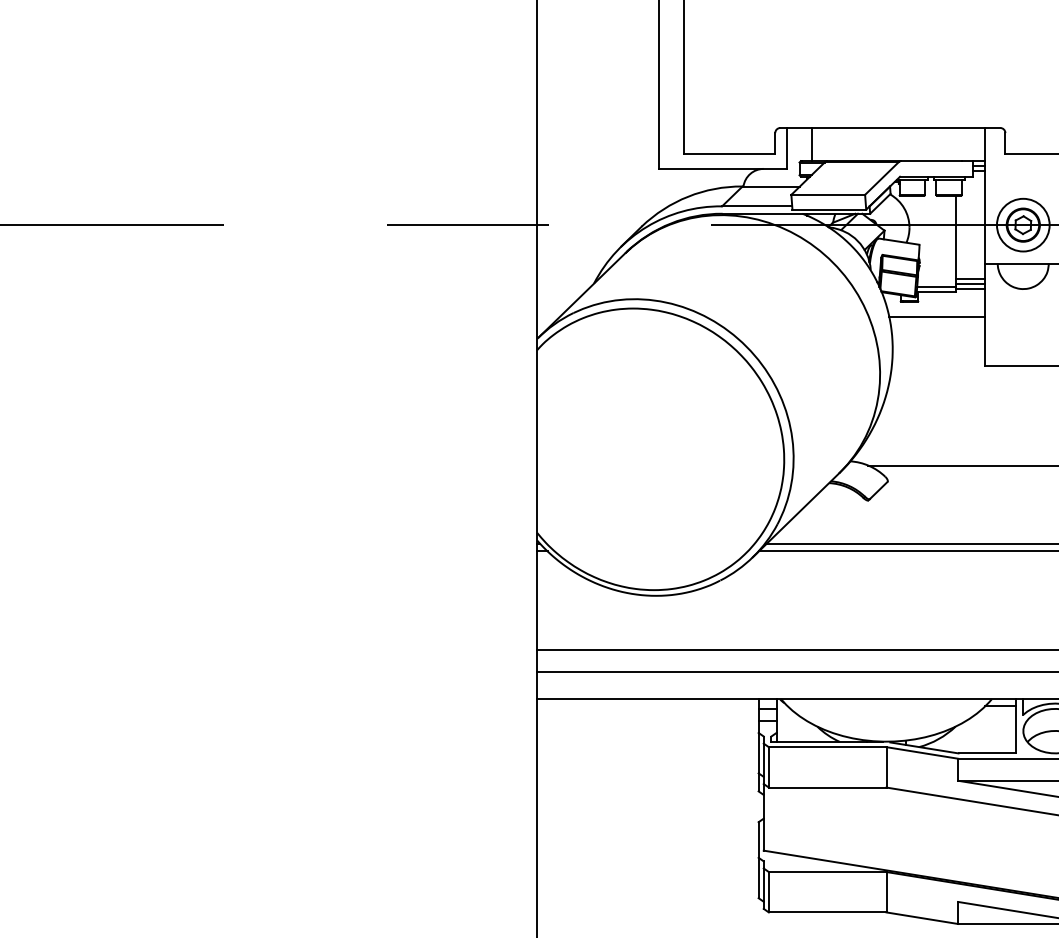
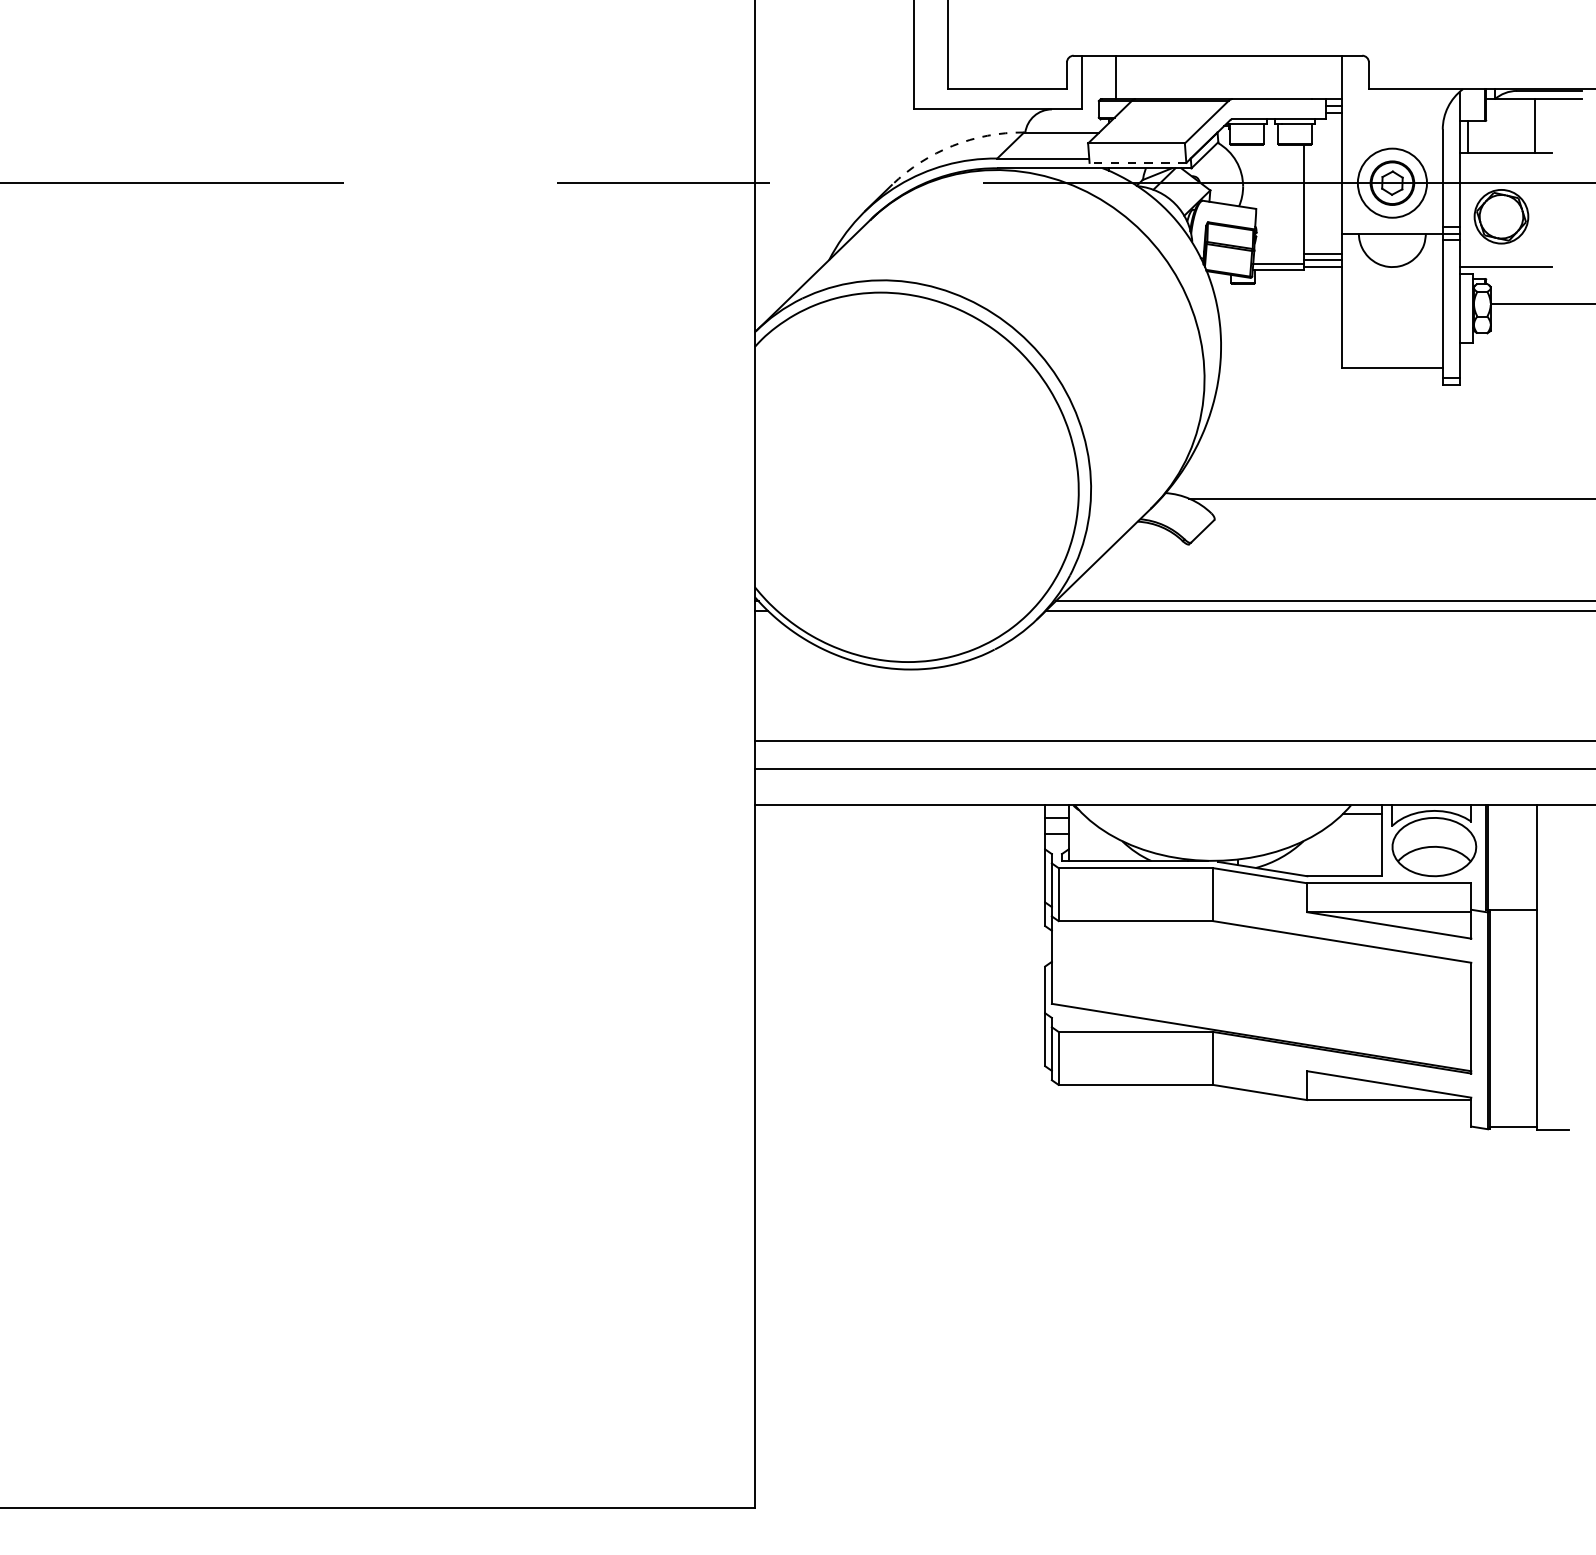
arc: (687, 196) -> (952, 145), solid -> dashed
line: (828, 209) -> (1137, 162), solid -> dashed
line: (937, 317) -> (1279, 304), removed

